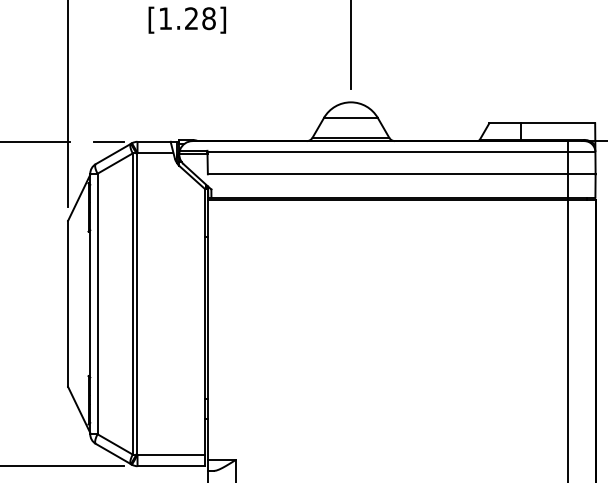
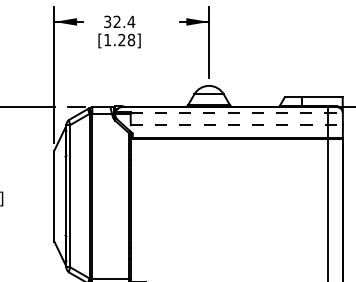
line: (402, 152) -> (237, 113), solid -> dashed
line: (402, 174) -> (237, 125), solid -> dashed

